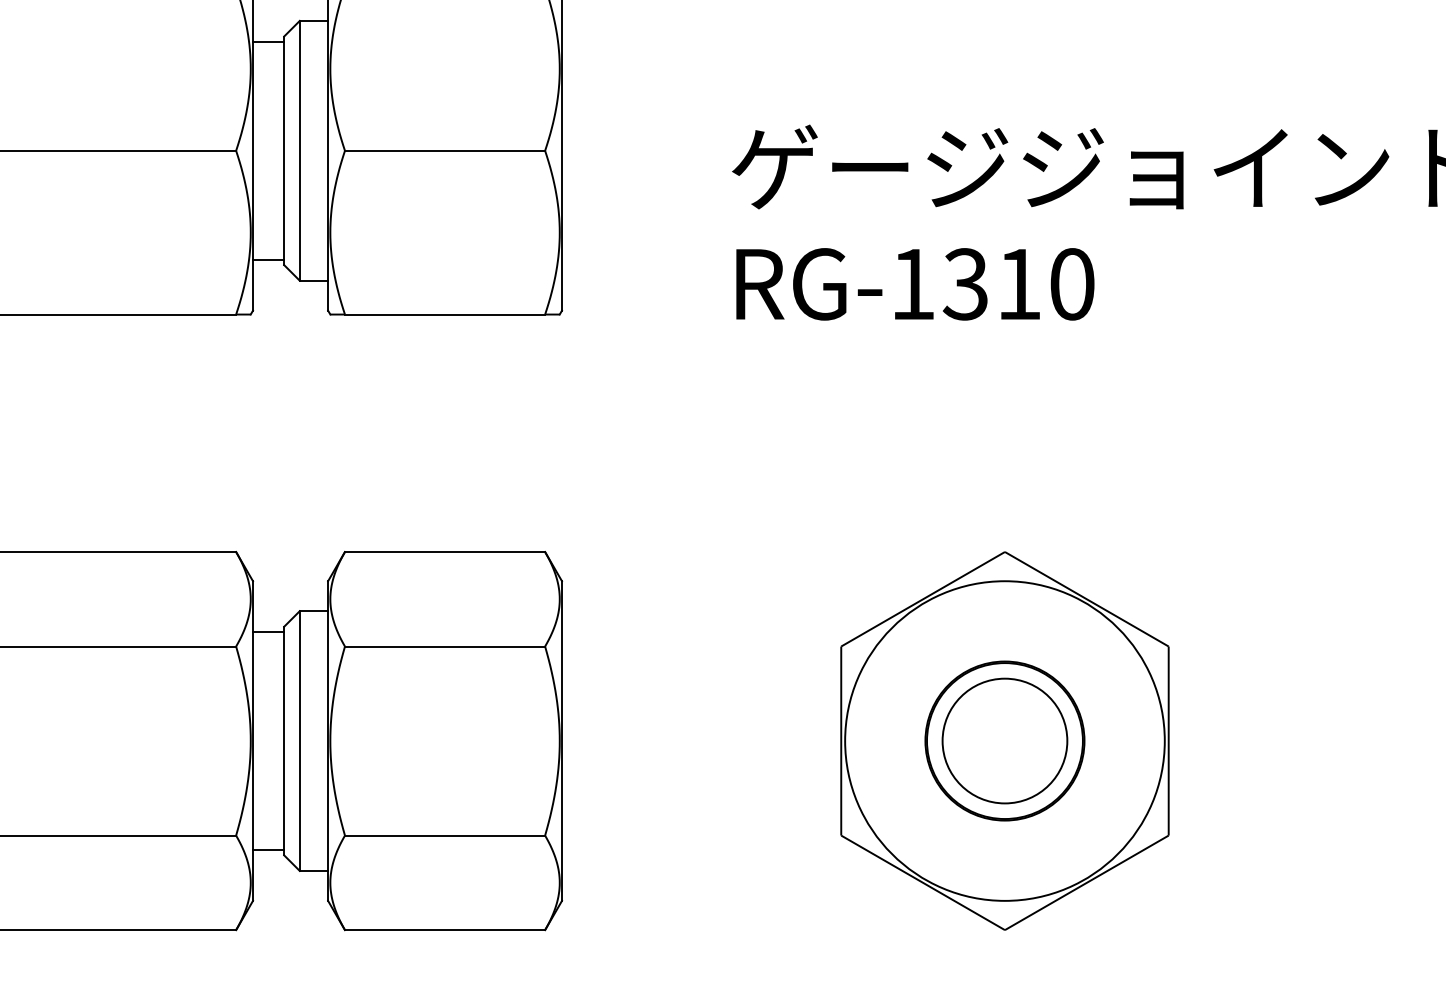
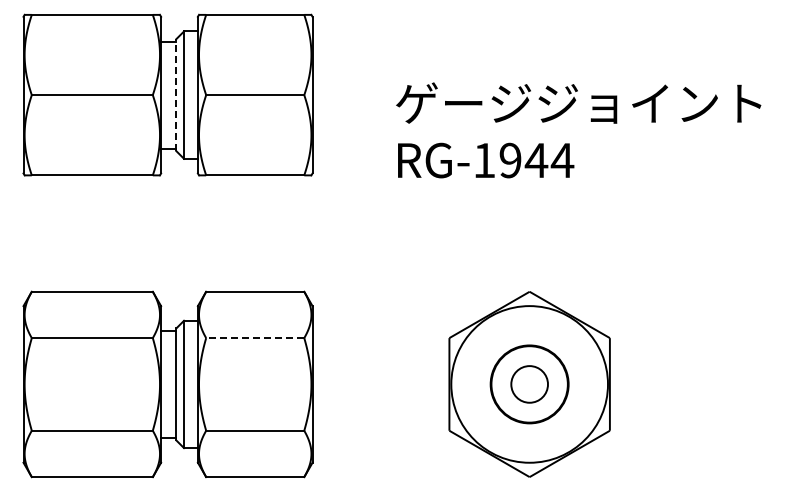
line: (284, 149) -> (176, 94), solid -> dashed
text: (1018, 284) -> (536, 160), RG-1310 -> RG-1944
line: (443, 647) -> (254, 338), solid -> dashed
circle: (1004, 741) -> (529, 384), size x0.6

